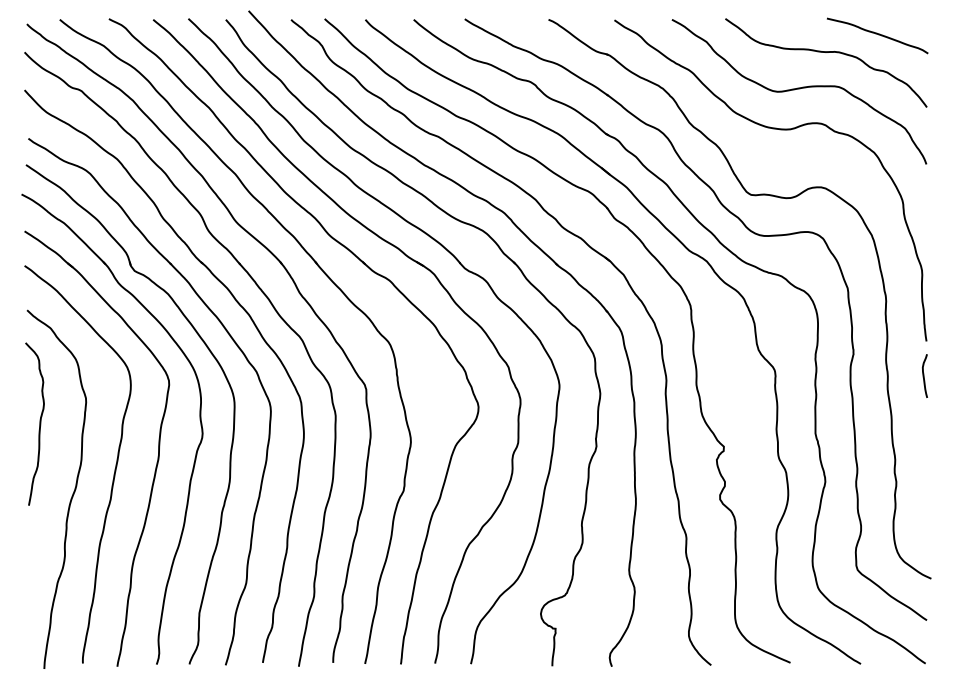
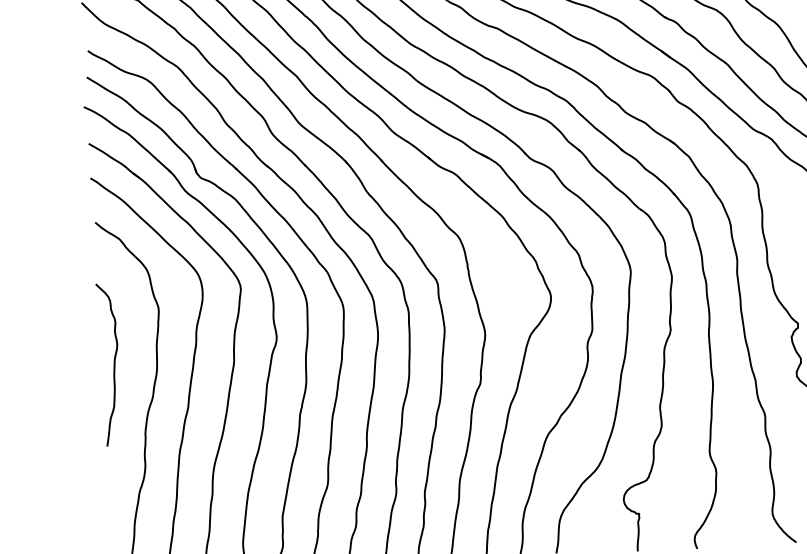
curve: (39, 423) -> (113, 363), moved

